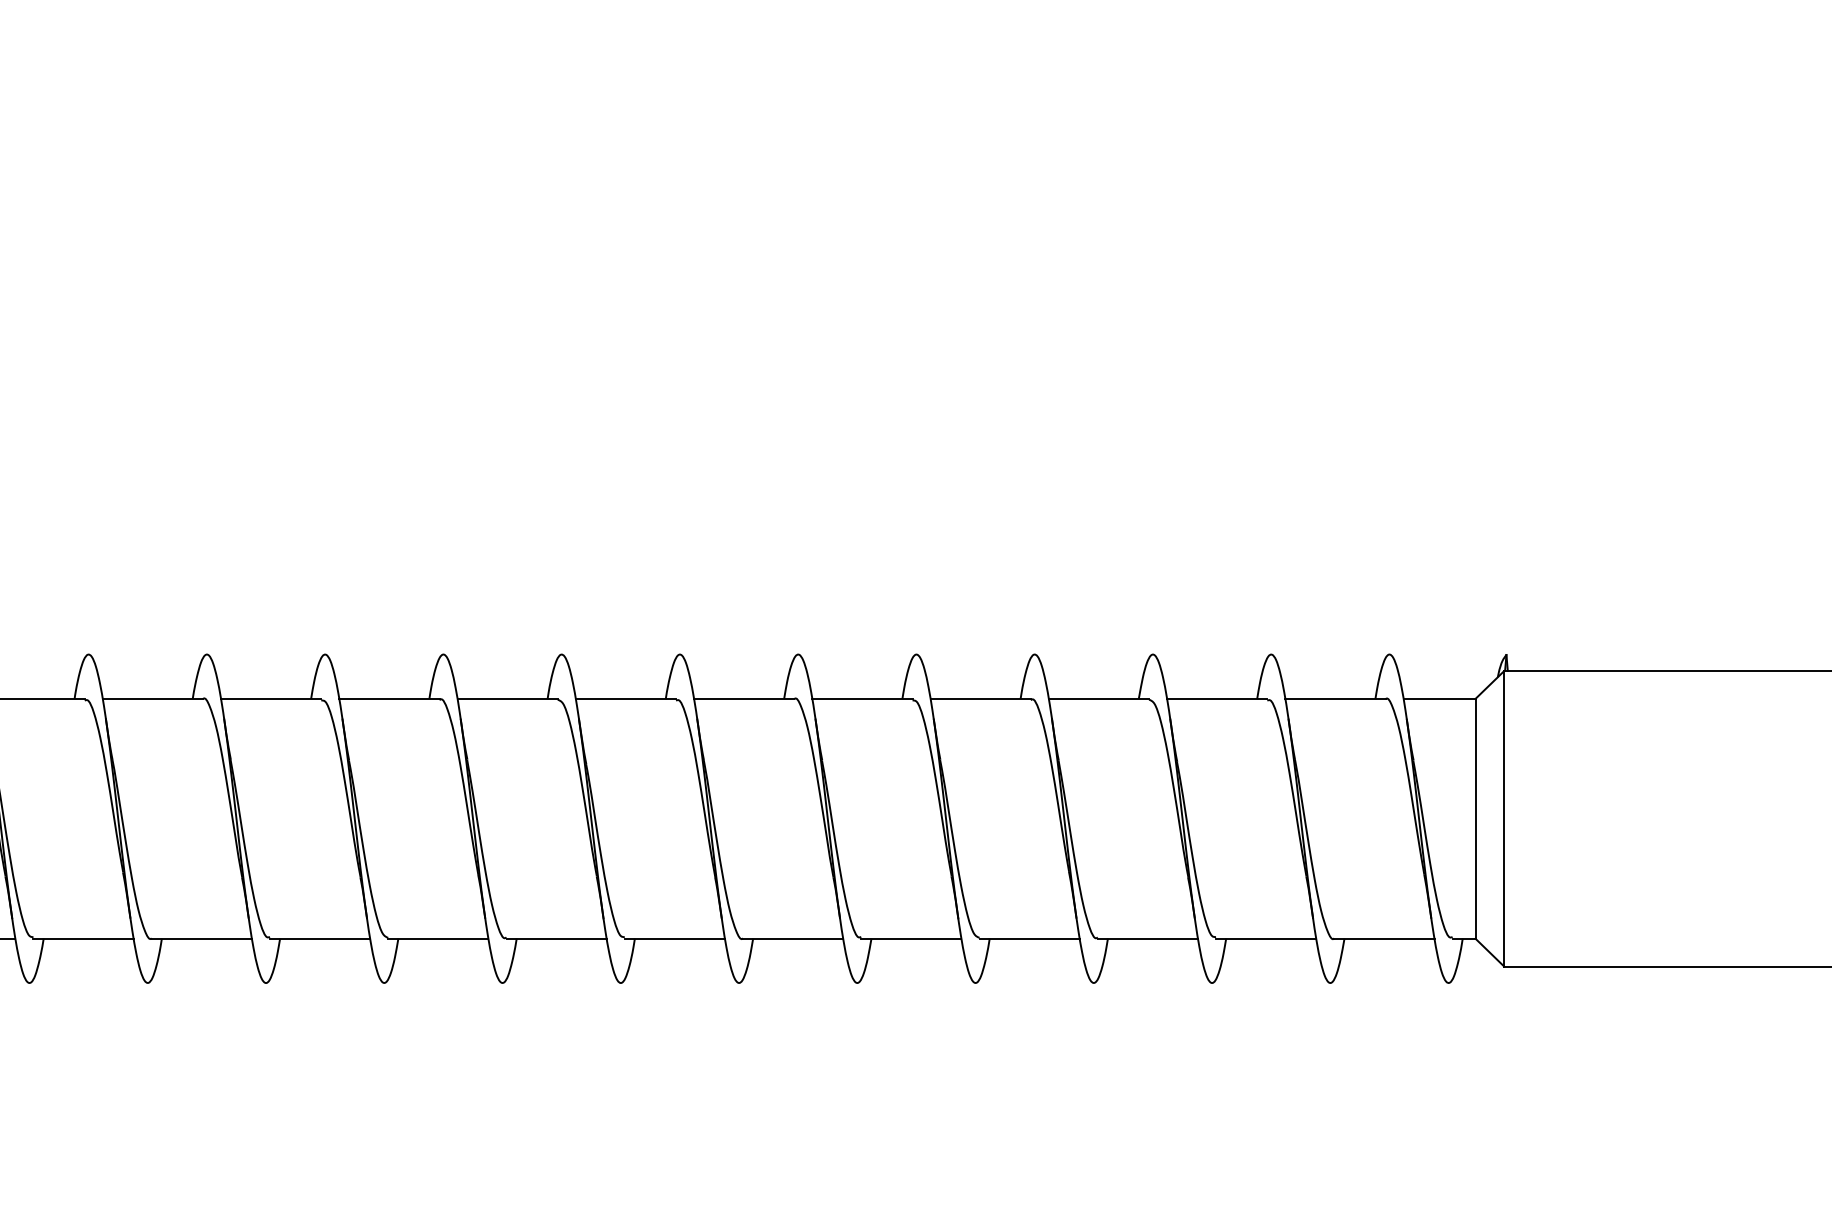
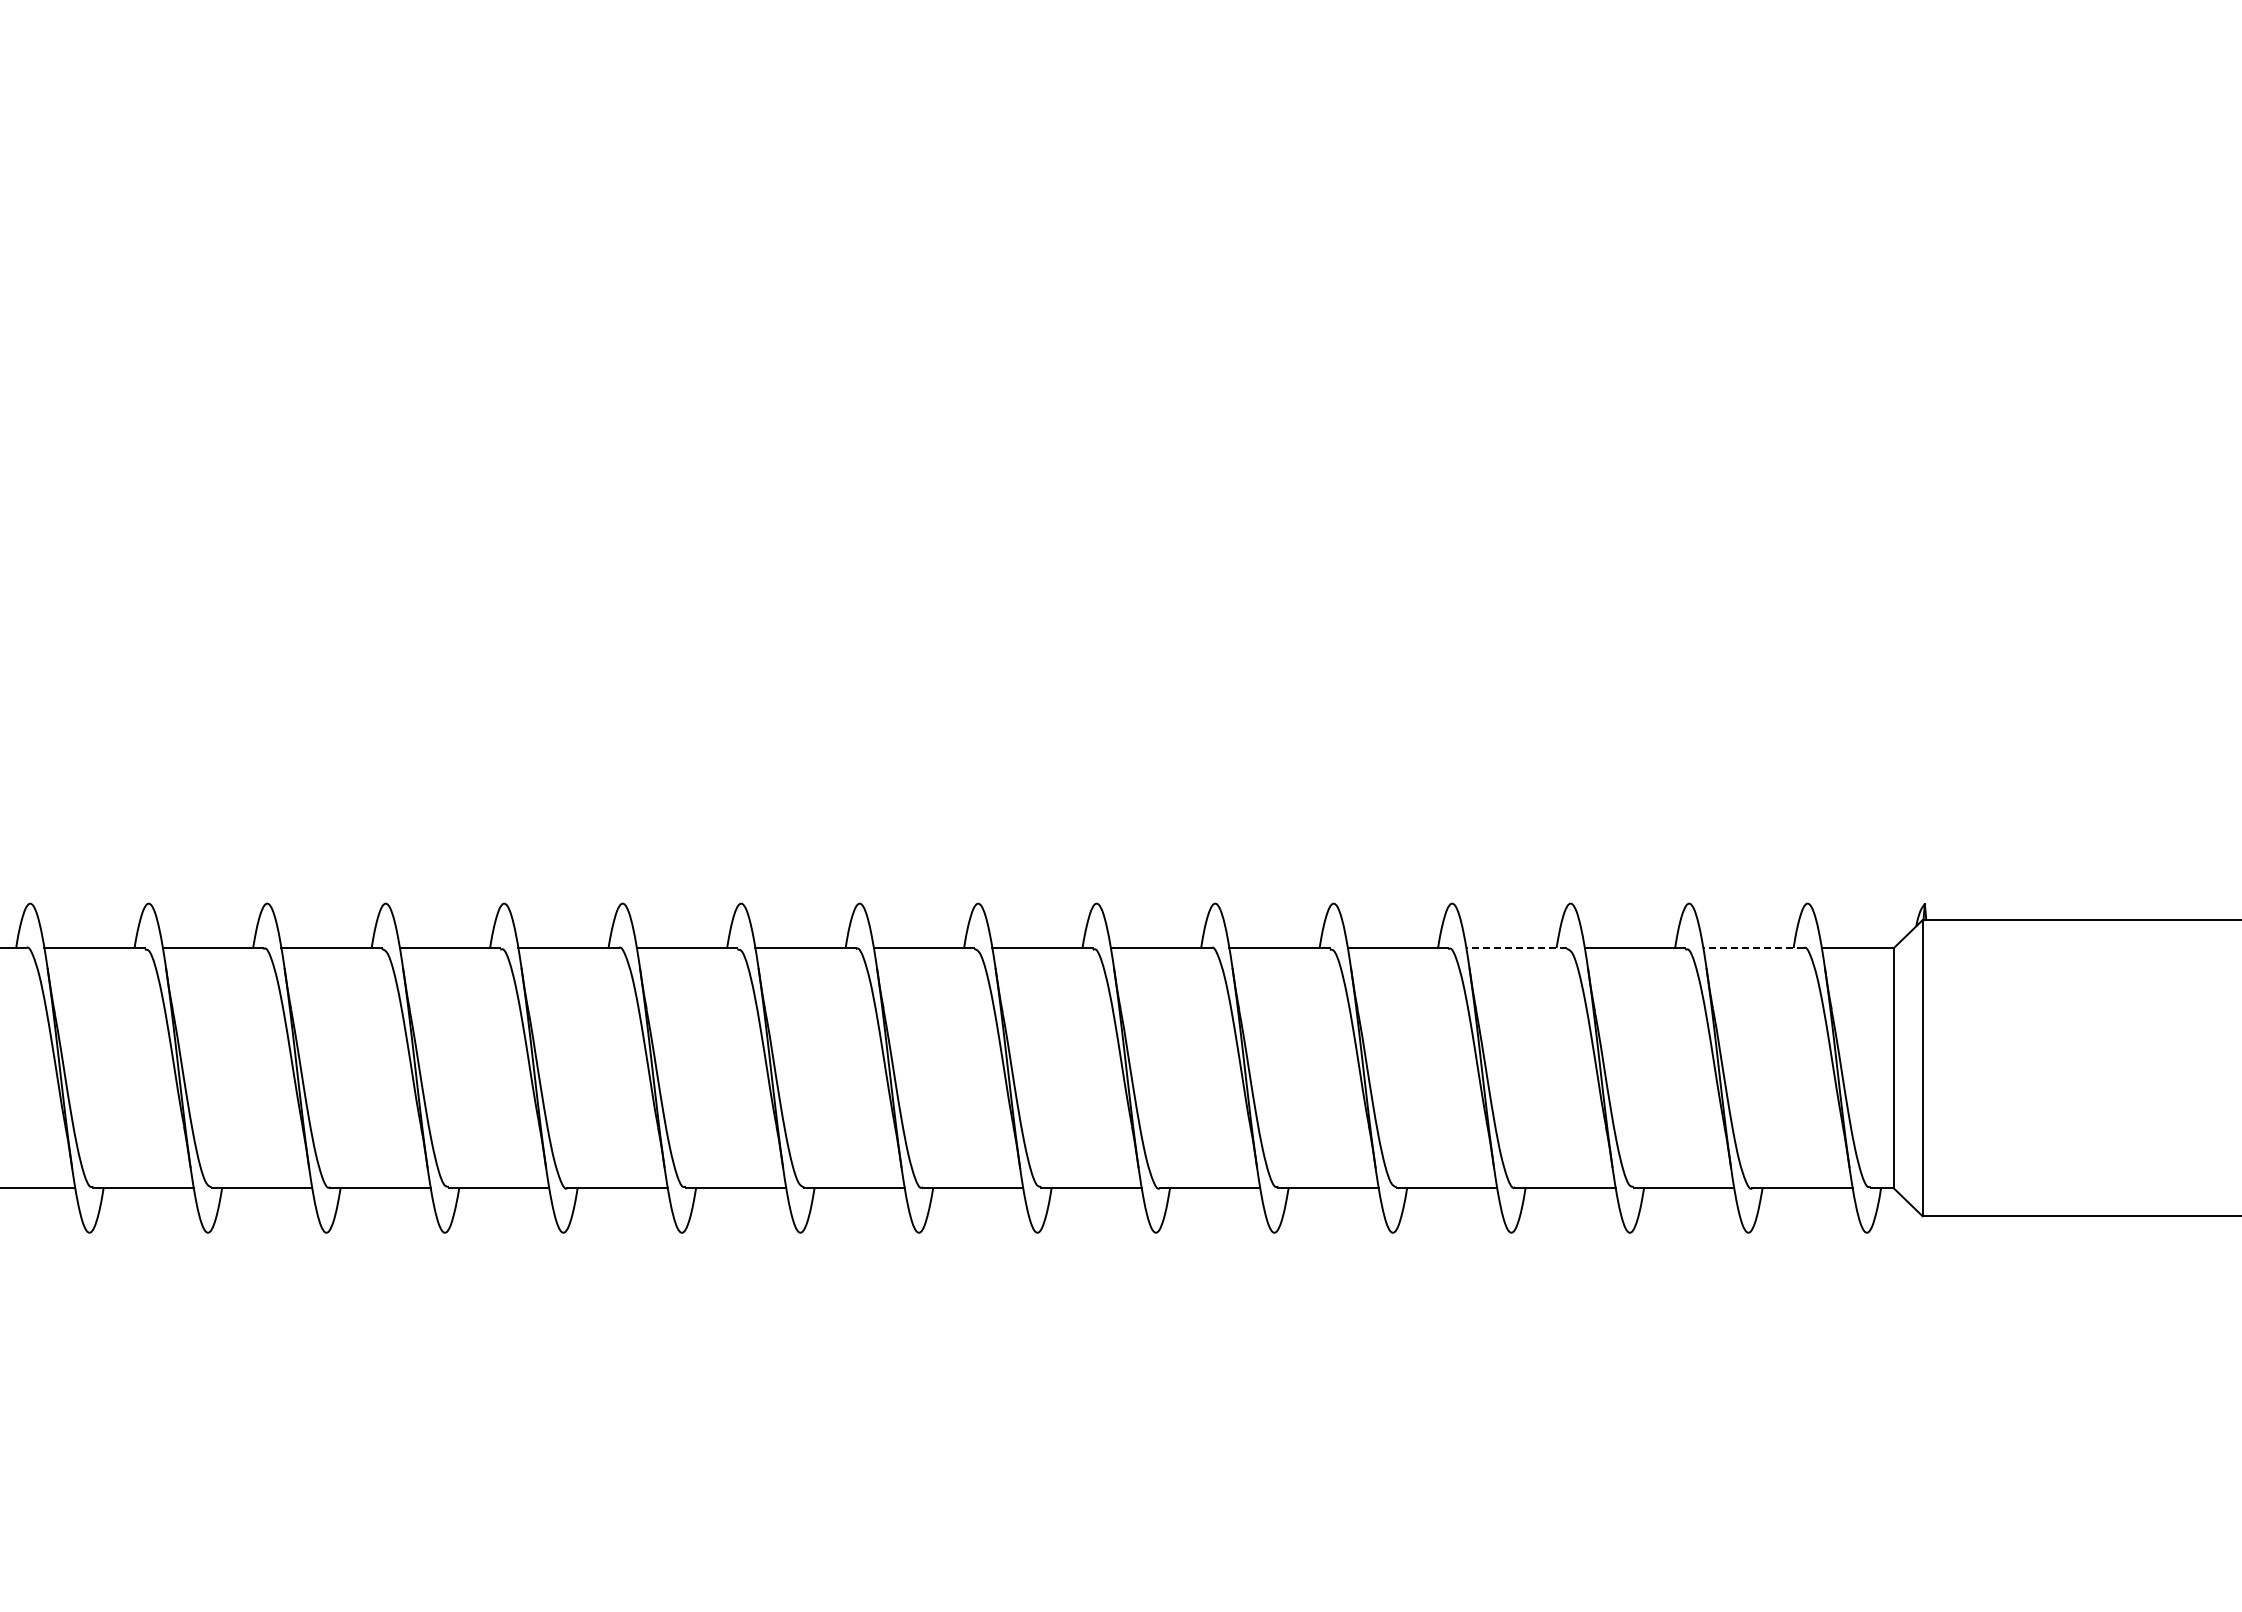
line: (1098, 699) -> (1516, 948), solid -> dashed
line: (1335, 699) -> (1753, 948), solid -> dashed

